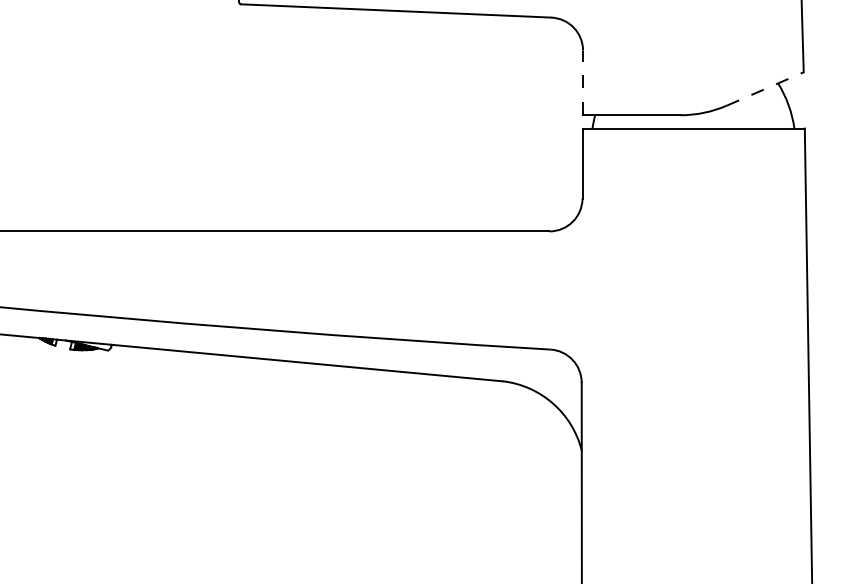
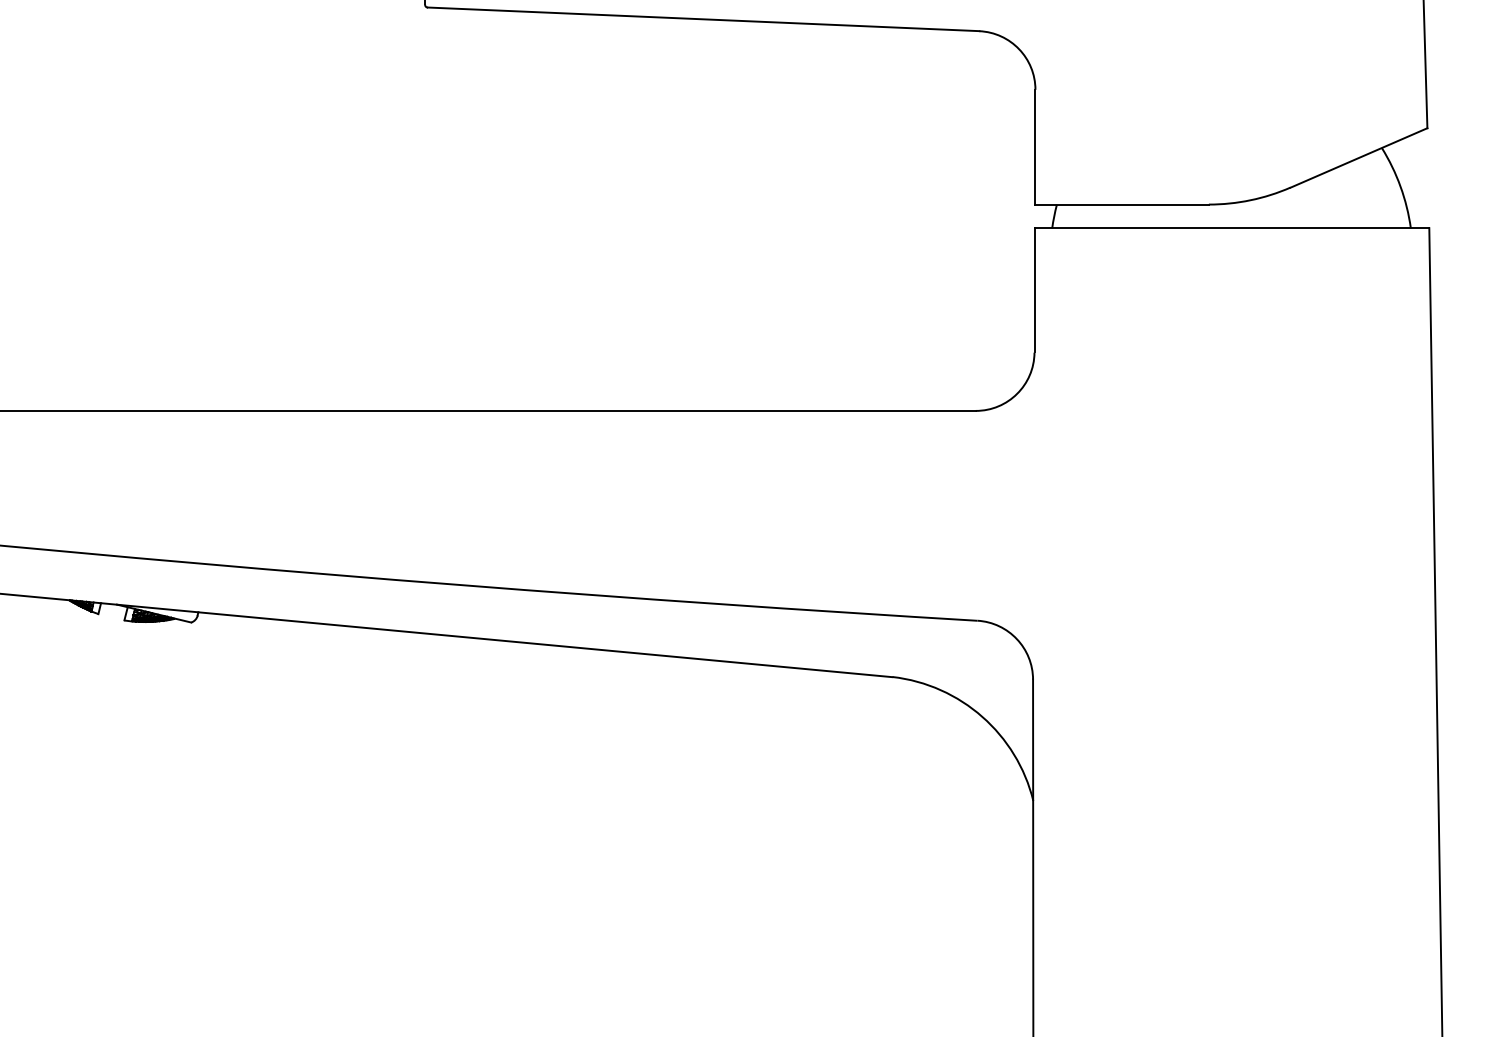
line: (583, 82) -> (1036, 146), dashed -> solid
line: (765, 88) -> (1359, 157), dashed -> solid

